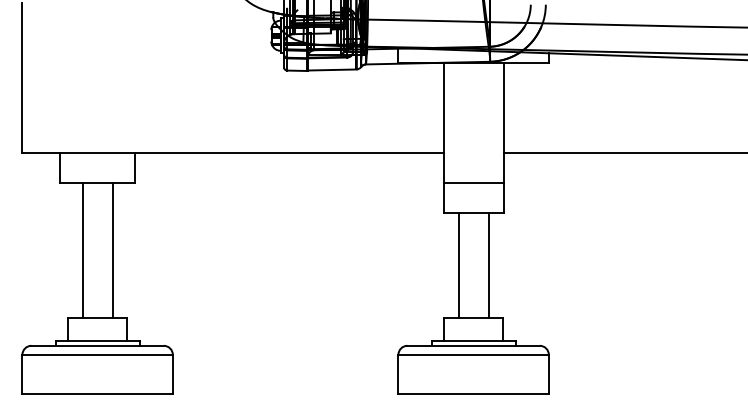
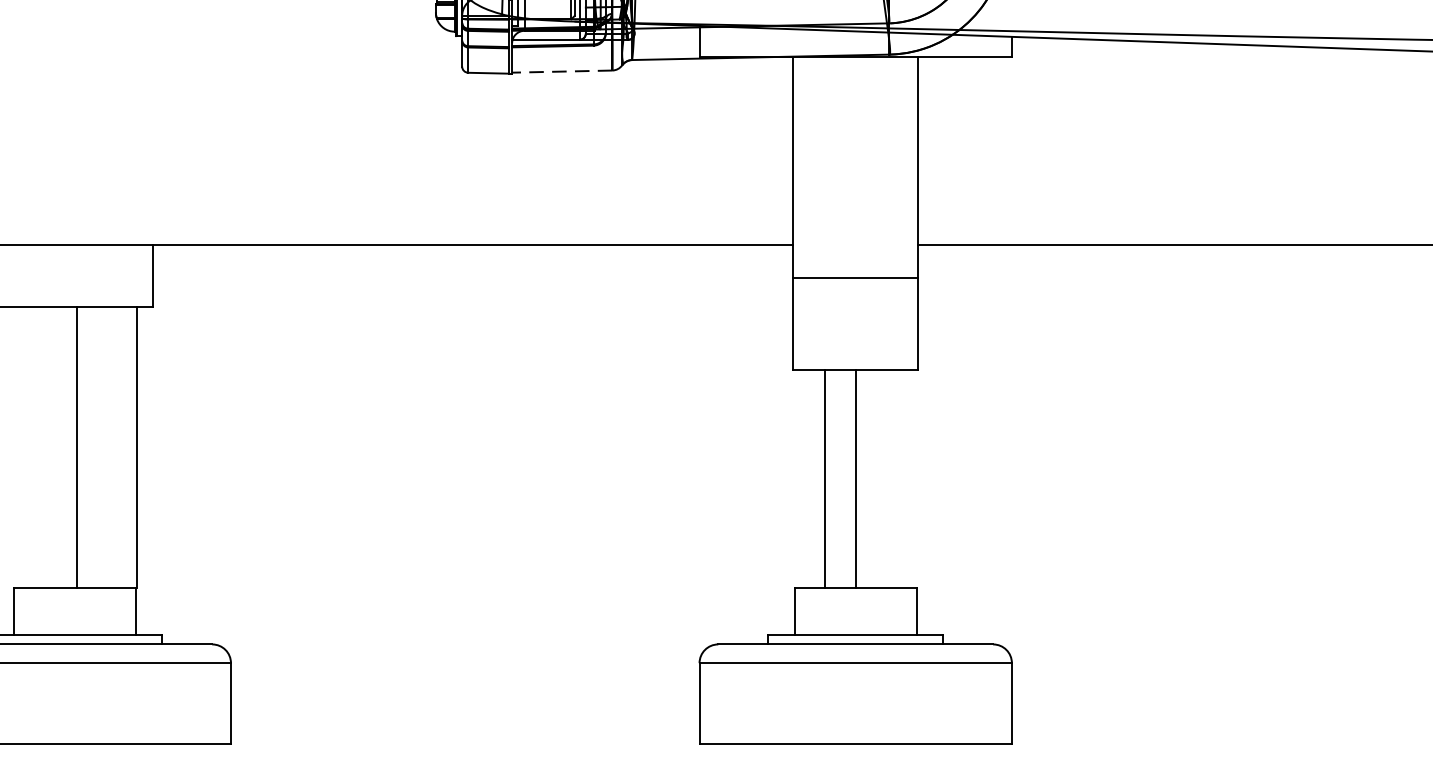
line: (331, 70) -> (560, 72), solid -> dashed
line: (473, 183) -> (855, 278), moved
line: (82, 250) -> (76, 446), moved
line: (112, 250) -> (136, 446), moved
line: (488, 265) -> (855, 477), moved

